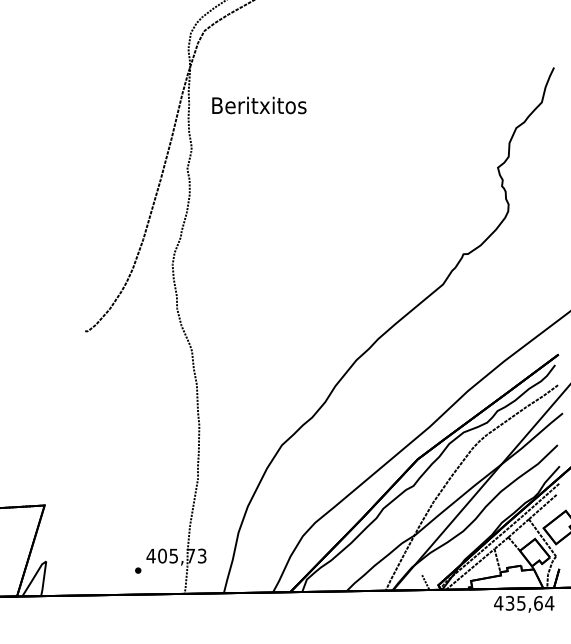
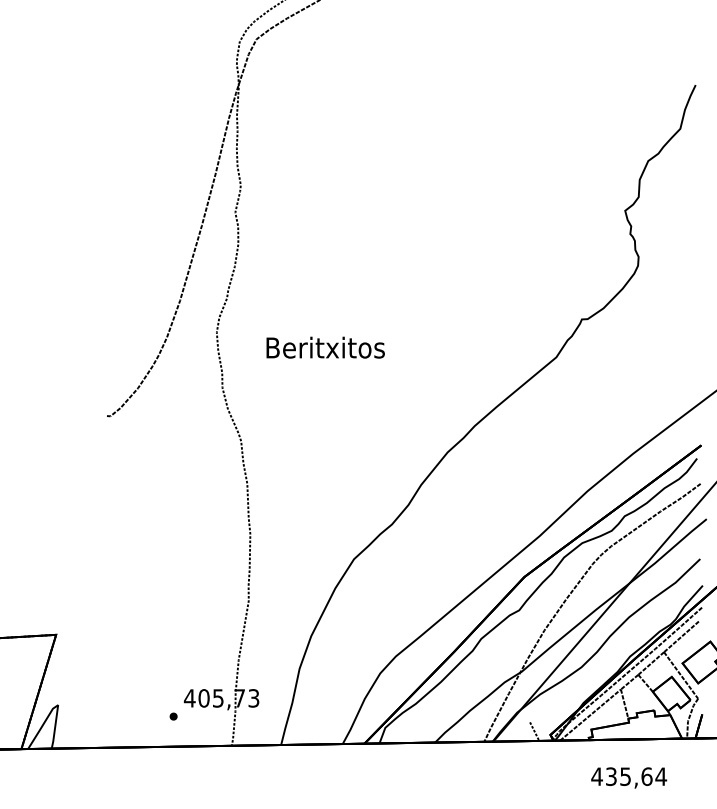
text: (259, 105) -> (325, 347), moved
text: (524, 603) -> (629, 777), moved

